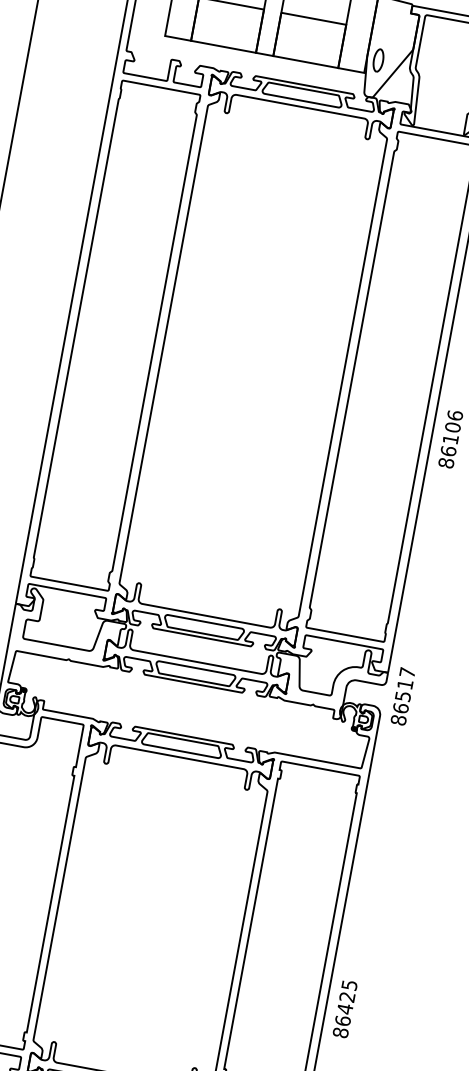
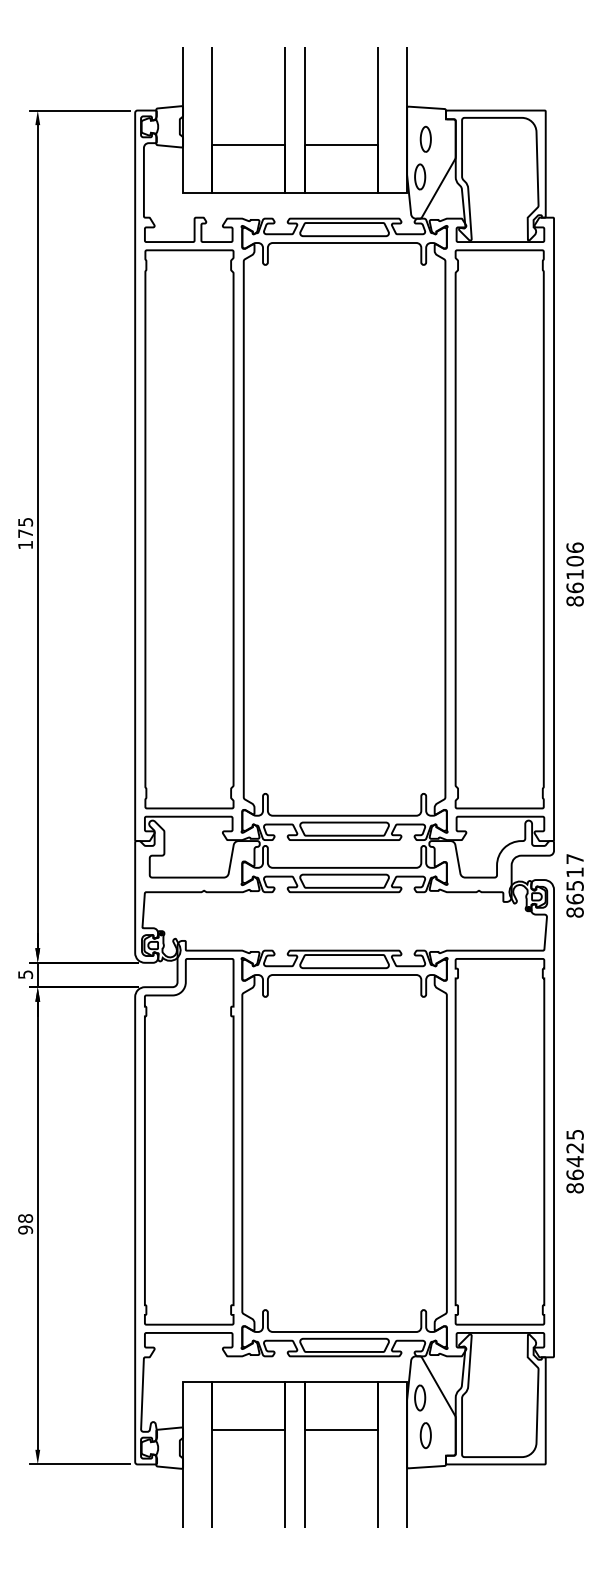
part: (389, 27) -> (425, 138), added
text: (402, 696) -> (574, 885), moved
text: (344, 1008) -> (574, 1161), moved

